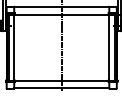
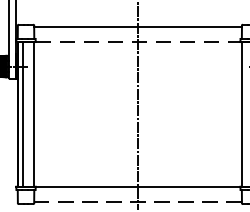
line: (61, 14) -> (137, 42), solid -> dashed
line: (61, 87) -> (137, 201), solid -> dashed

